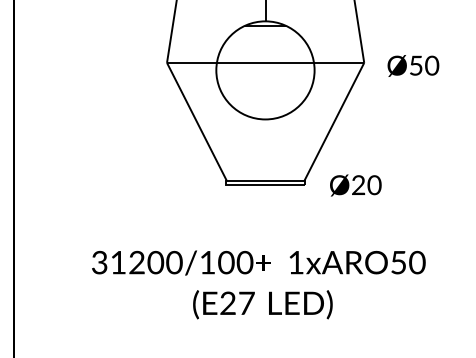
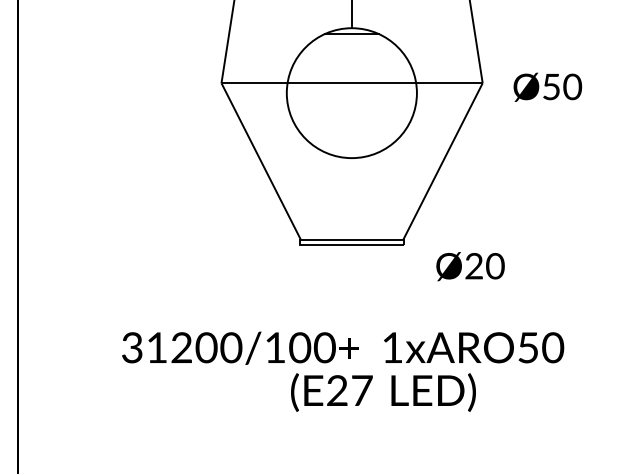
text: (355, 185) -> (470, 266), moved
text: (262, 304) -> (383, 392), moved

